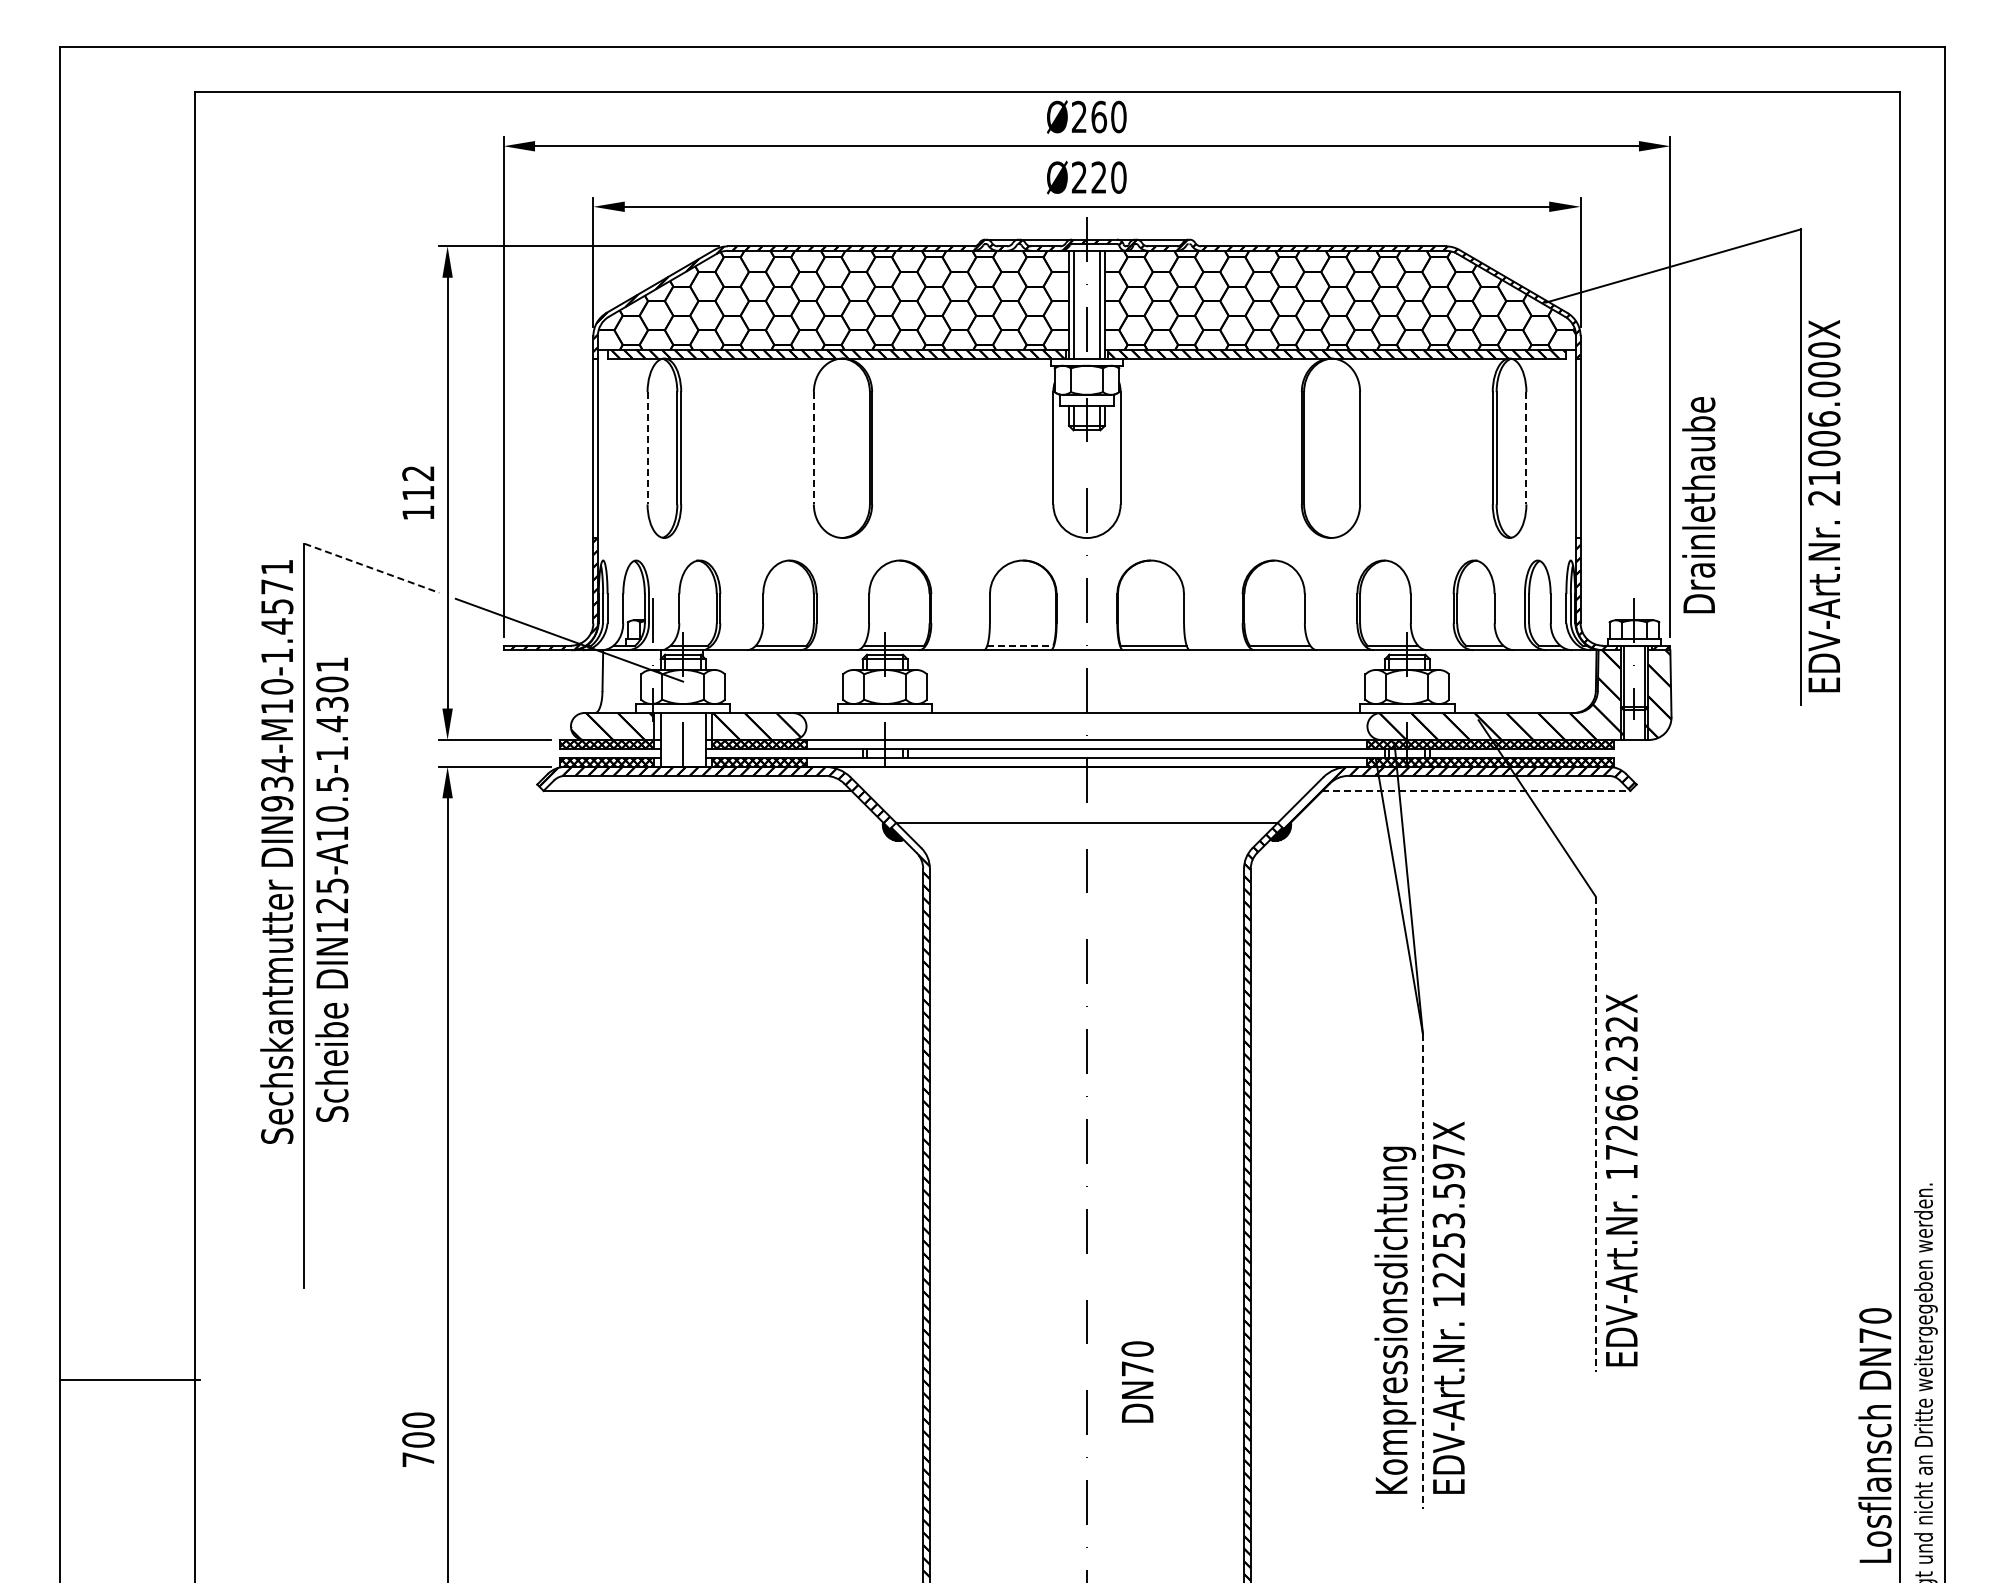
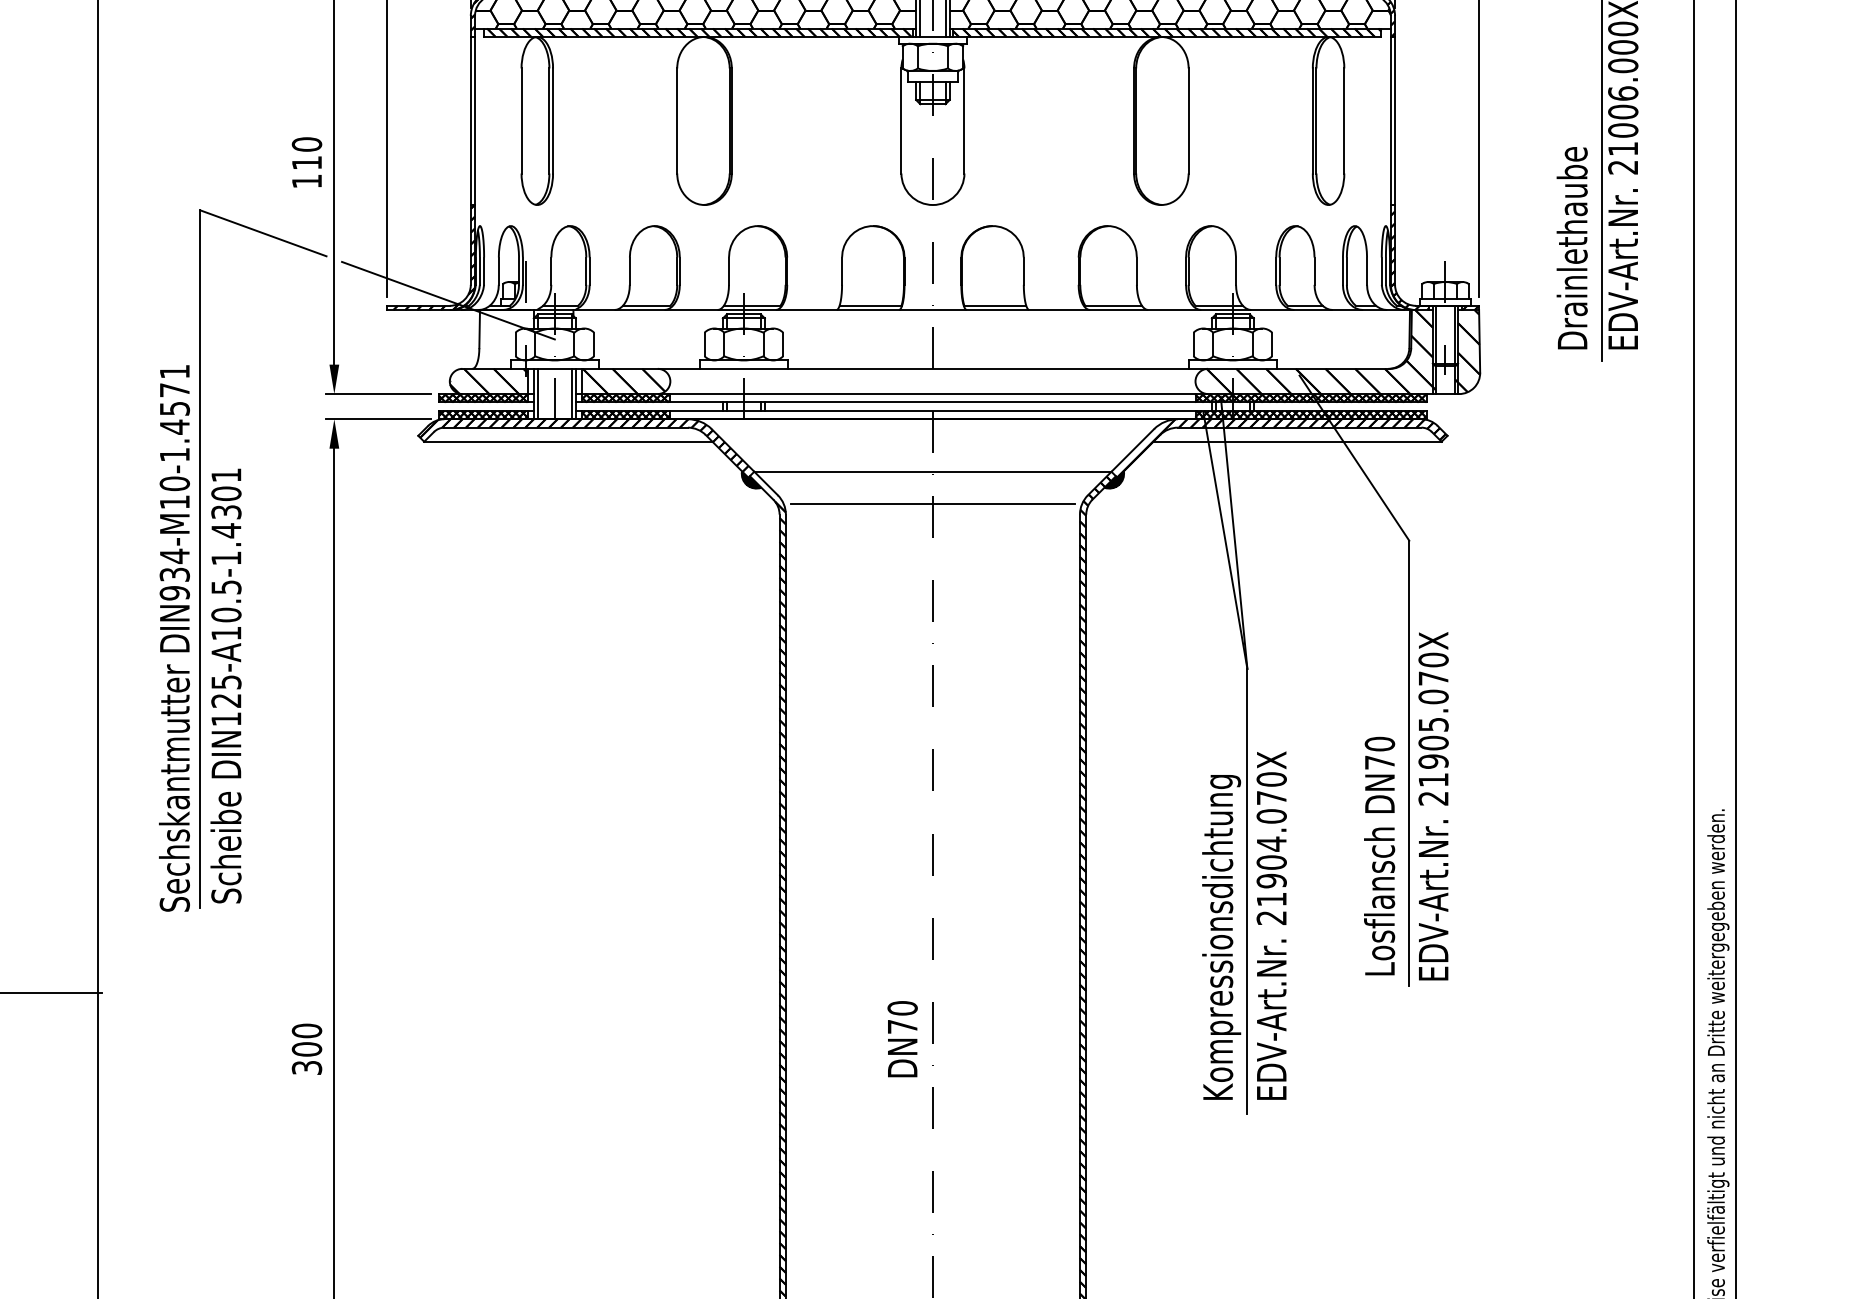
line: (647, 448) -> (521, 121), dashed -> solid
line: (813, 448) -> (676, 121), dashed -> solid
line: (1526, 448) -> (1344, 121), dashed -> solid
text: (418, 473) -> (307, 144), 112 -> 110
text: (1698, 505) -> (1571, 248), moved
line: (371, 568) -> (263, 233), dashed -> solid
line: (1020, 645) -> (870, 305), dashed -> solid
line: (665, 739) -> (538, 393), added
line: (701, 739) -> (572, 393), added
line: (1476, 790) -> (1297, 441), dashed -> solid
text: (276, 851) -> (174, 637), moved
line: (1086, 857) -> (932, 504), added
text: (331, 889) -> (225, 685), moved
text: (1621, 1097) -> (1433, 728), 17266.232X -> 21905.070X
line: (1595, 1134) -> (1409, 763), dashed -> solid
text: (1448, 1225) -> (1271, 848), 12253.597X -> 21904.070X
line: (1422, 1271) -> (1247, 891), dashed -> solid
text: (1137, 1381) -> (902, 1038), moved
text: (1874, 1435) -> (1379, 856), moved
text: (418, 1459) -> (307, 1067), 700 -> 300

